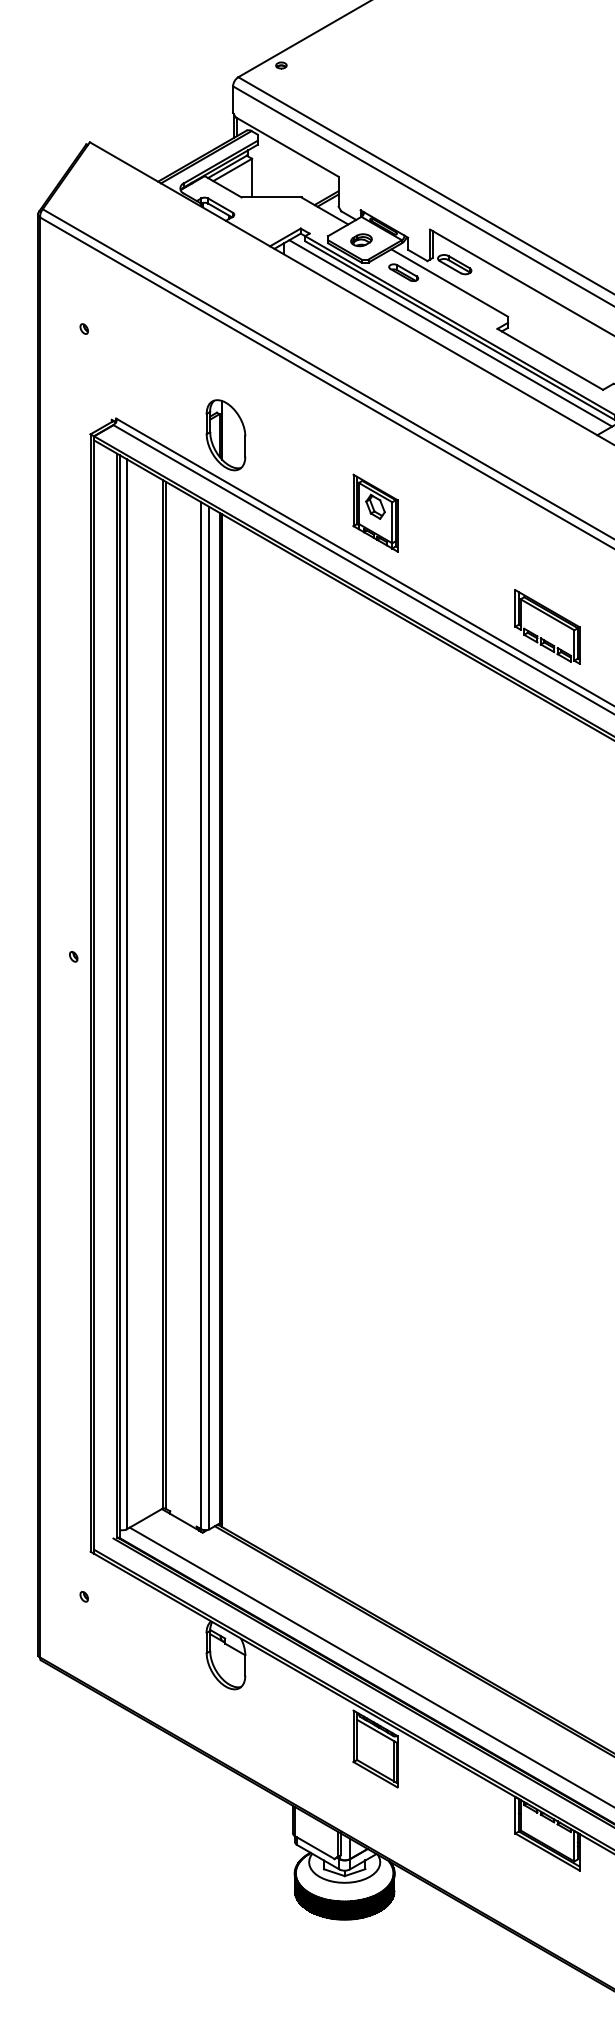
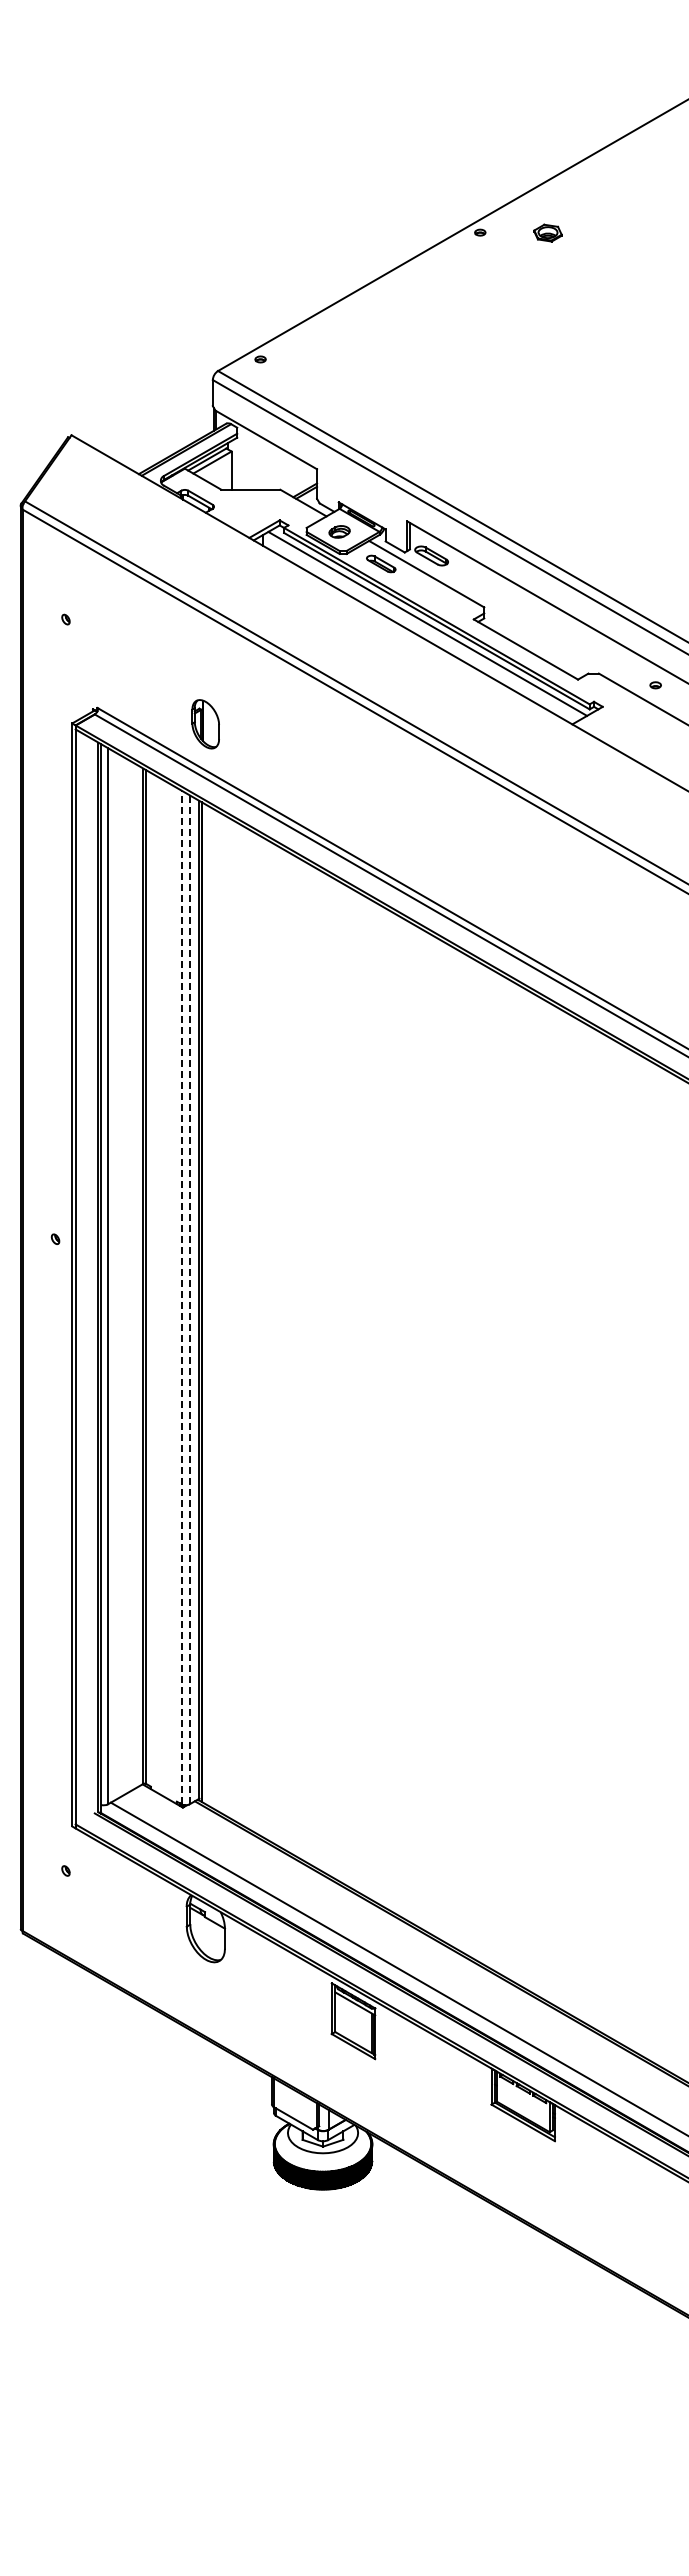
part: (225, 434) -> (205, 723), size x0.7
part: (375, 513) -> (353, 801), removed
part: (551, 618) -> (527, 905), removed
line: (201, 1015) -> (181, 1297), solid -> dashed
line: (209, 1017) -> (189, 1299), solid -> dashed

